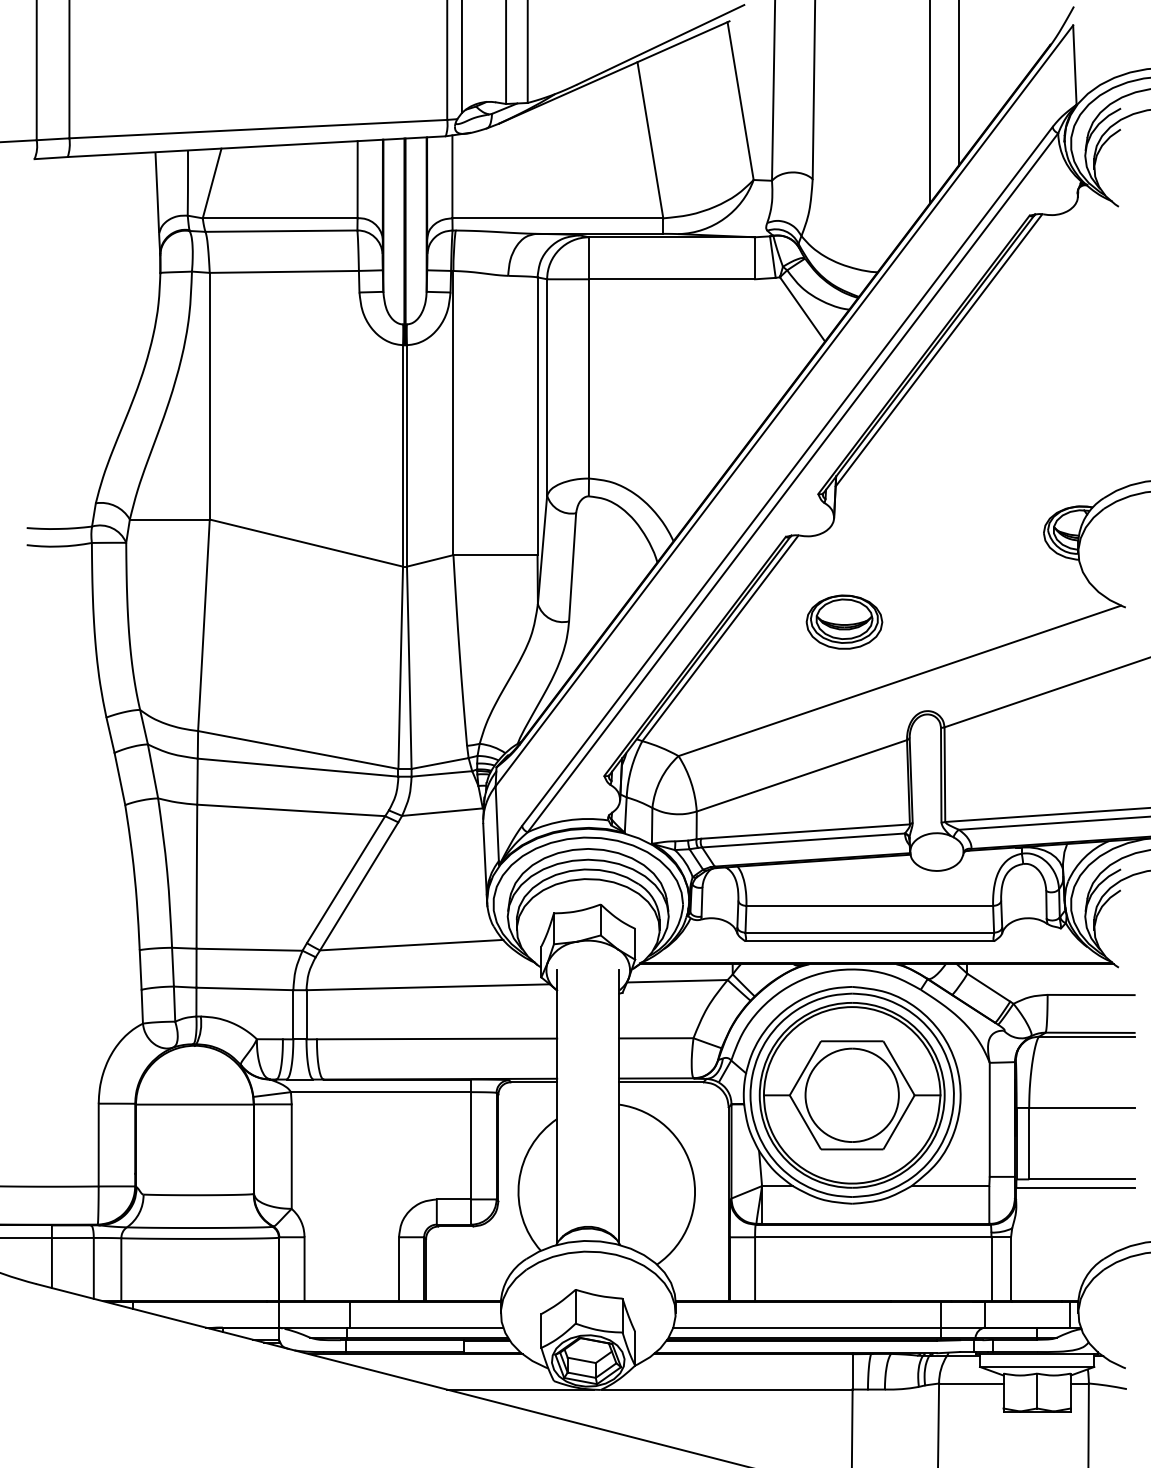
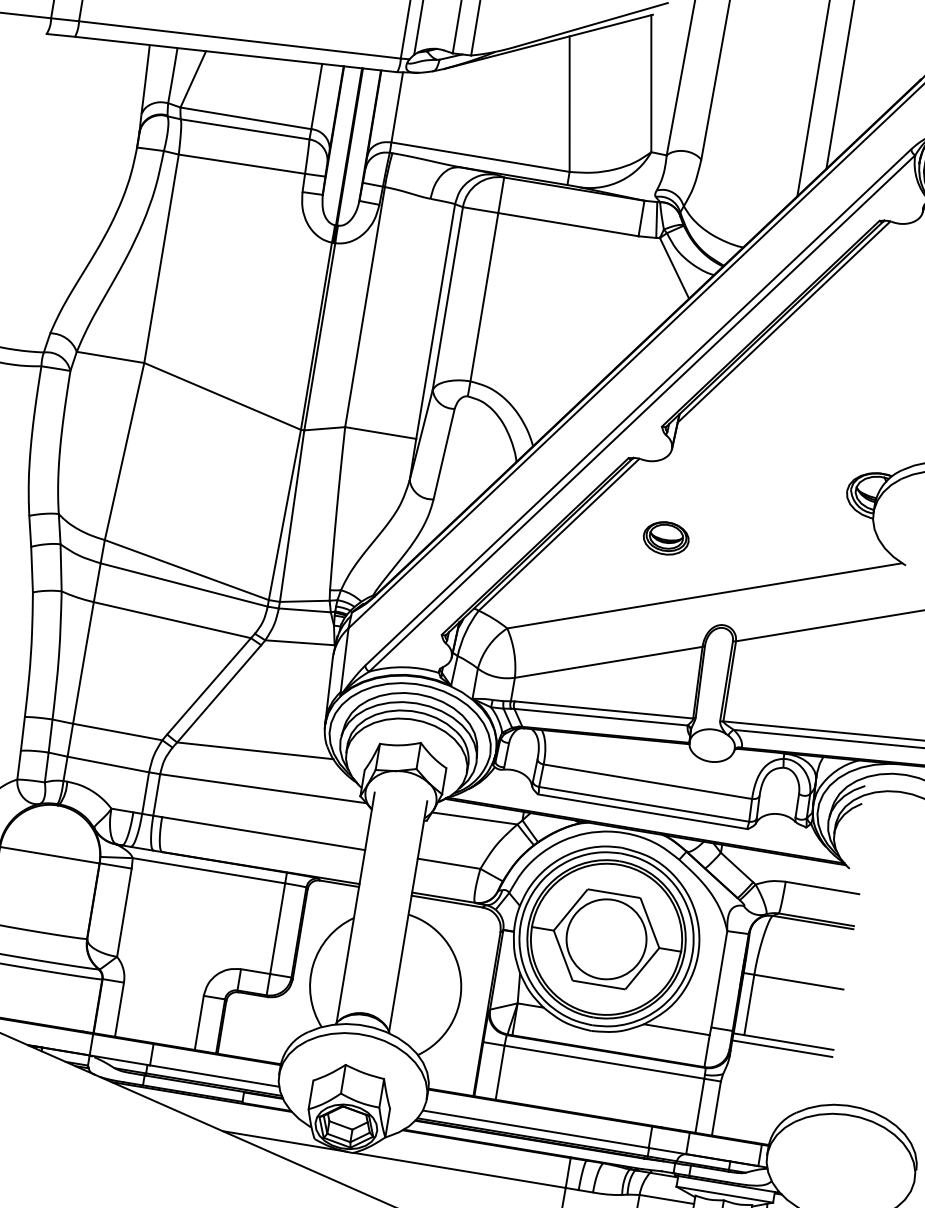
part: (844, 621) -> (666, 537), size x0.7

